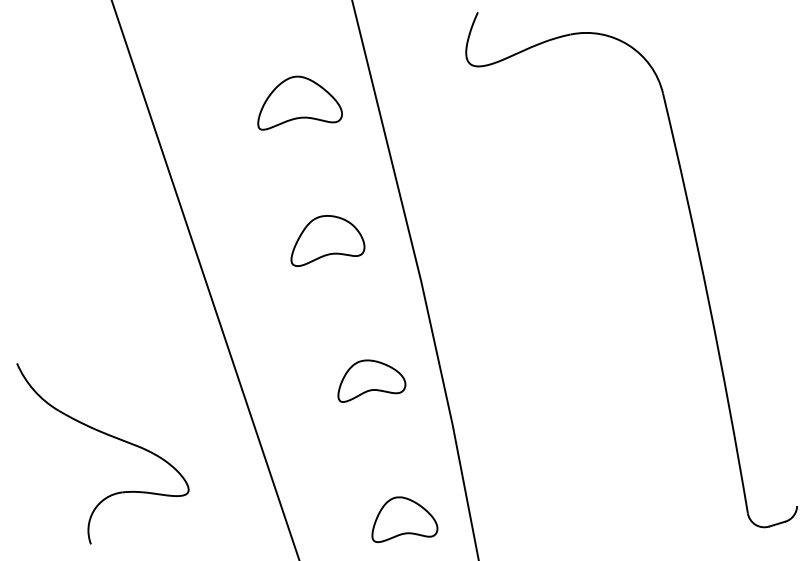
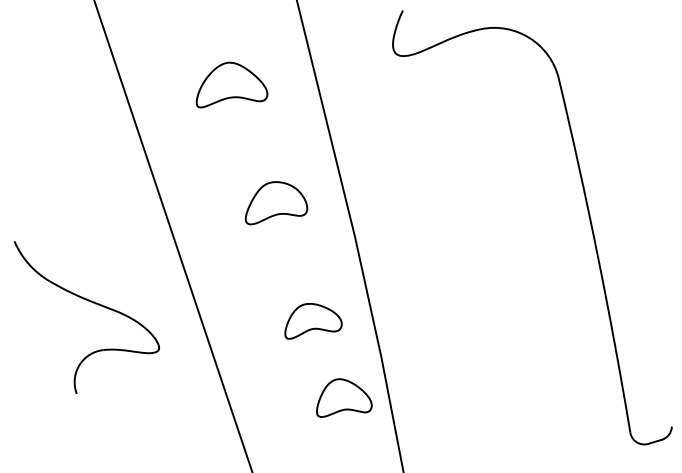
part: (299, 102) -> (231, 84), moved
part: (107, 435) -> (90, 302), moved
part: (405, 519) -> (344, 397), moved

